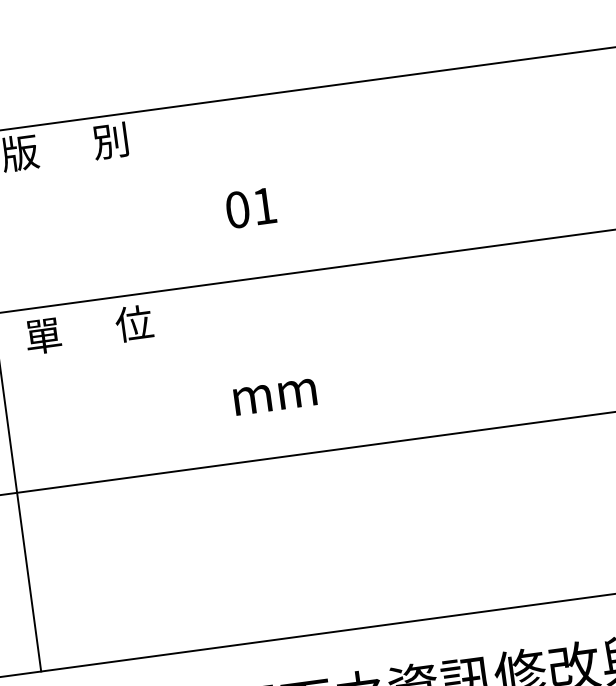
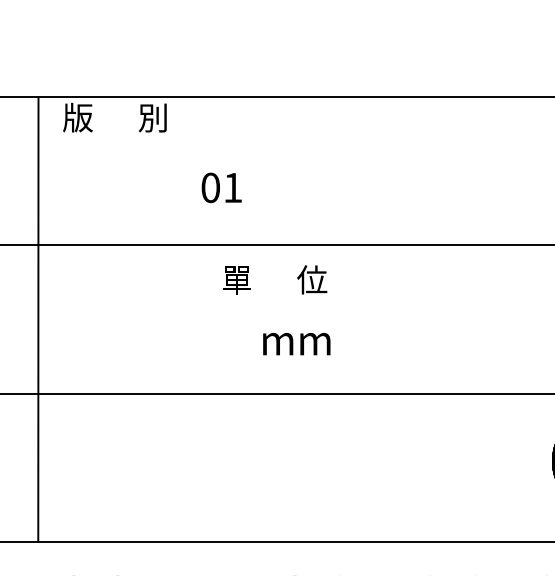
text: (250, 207) -> (221, 187), moved
text: (89, 329) -> (275, 279), moved
text: (275, 397) -> (296, 344), moved

